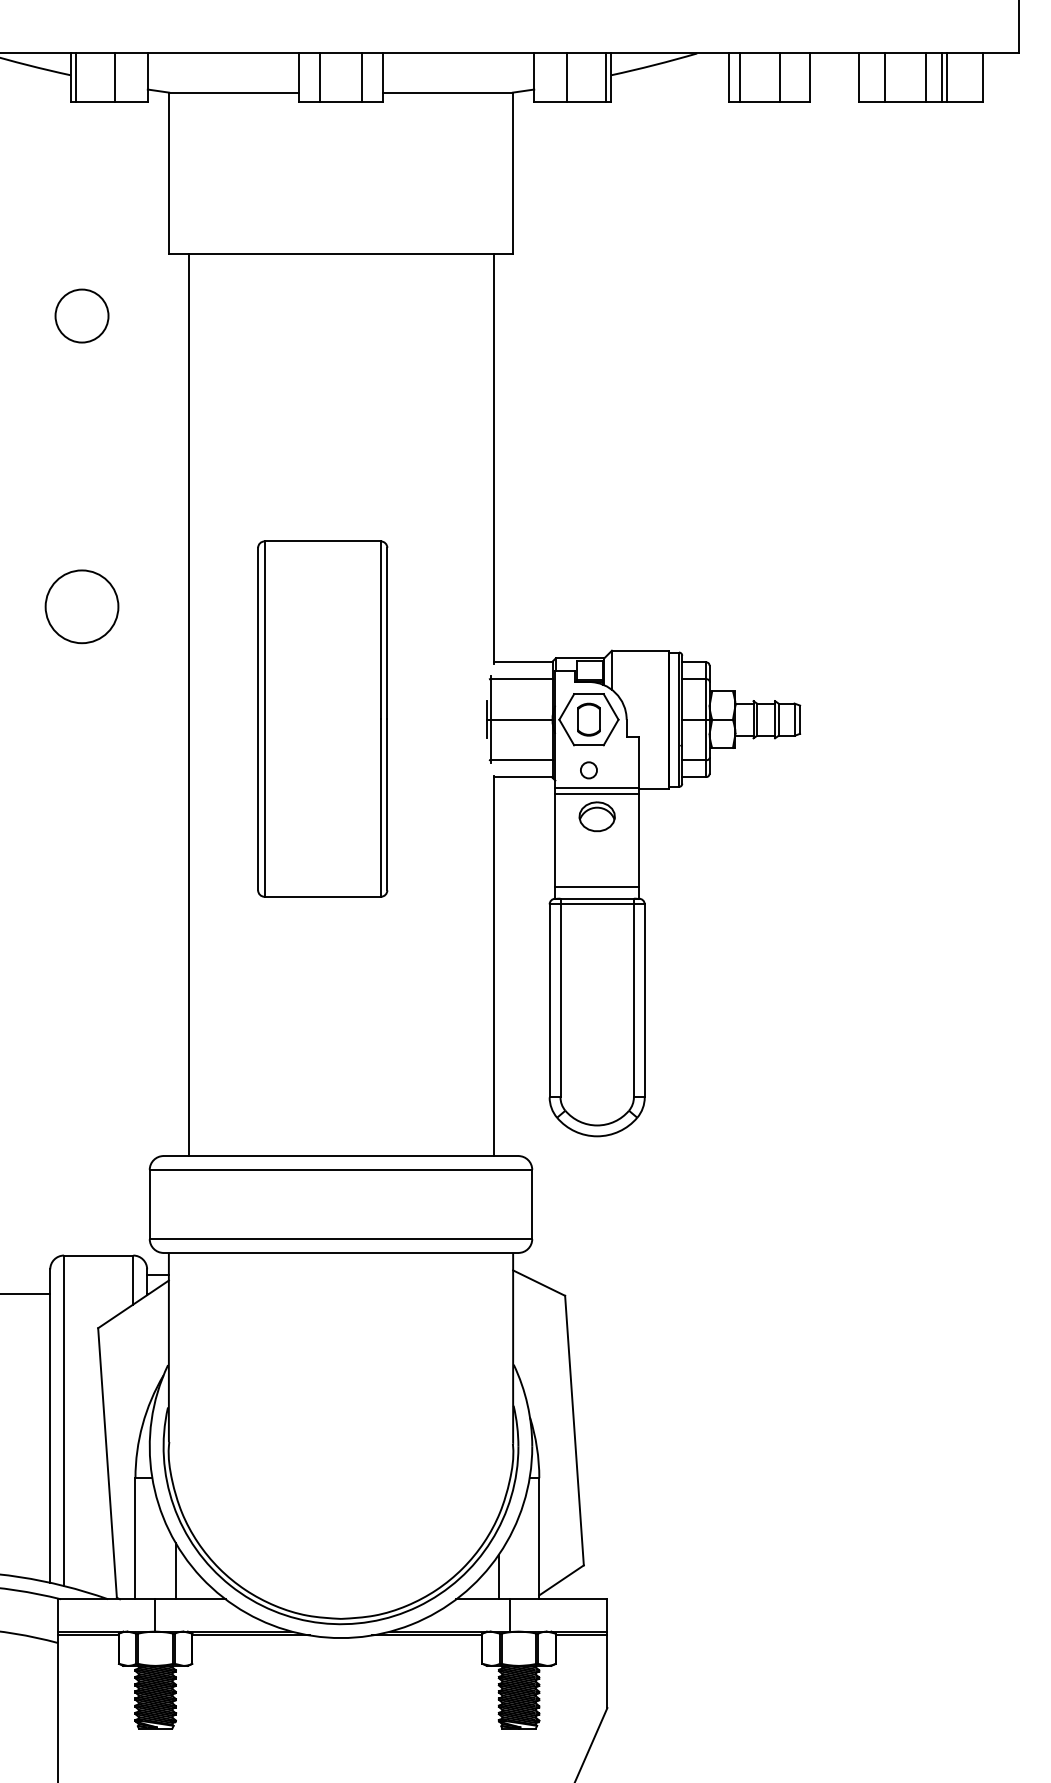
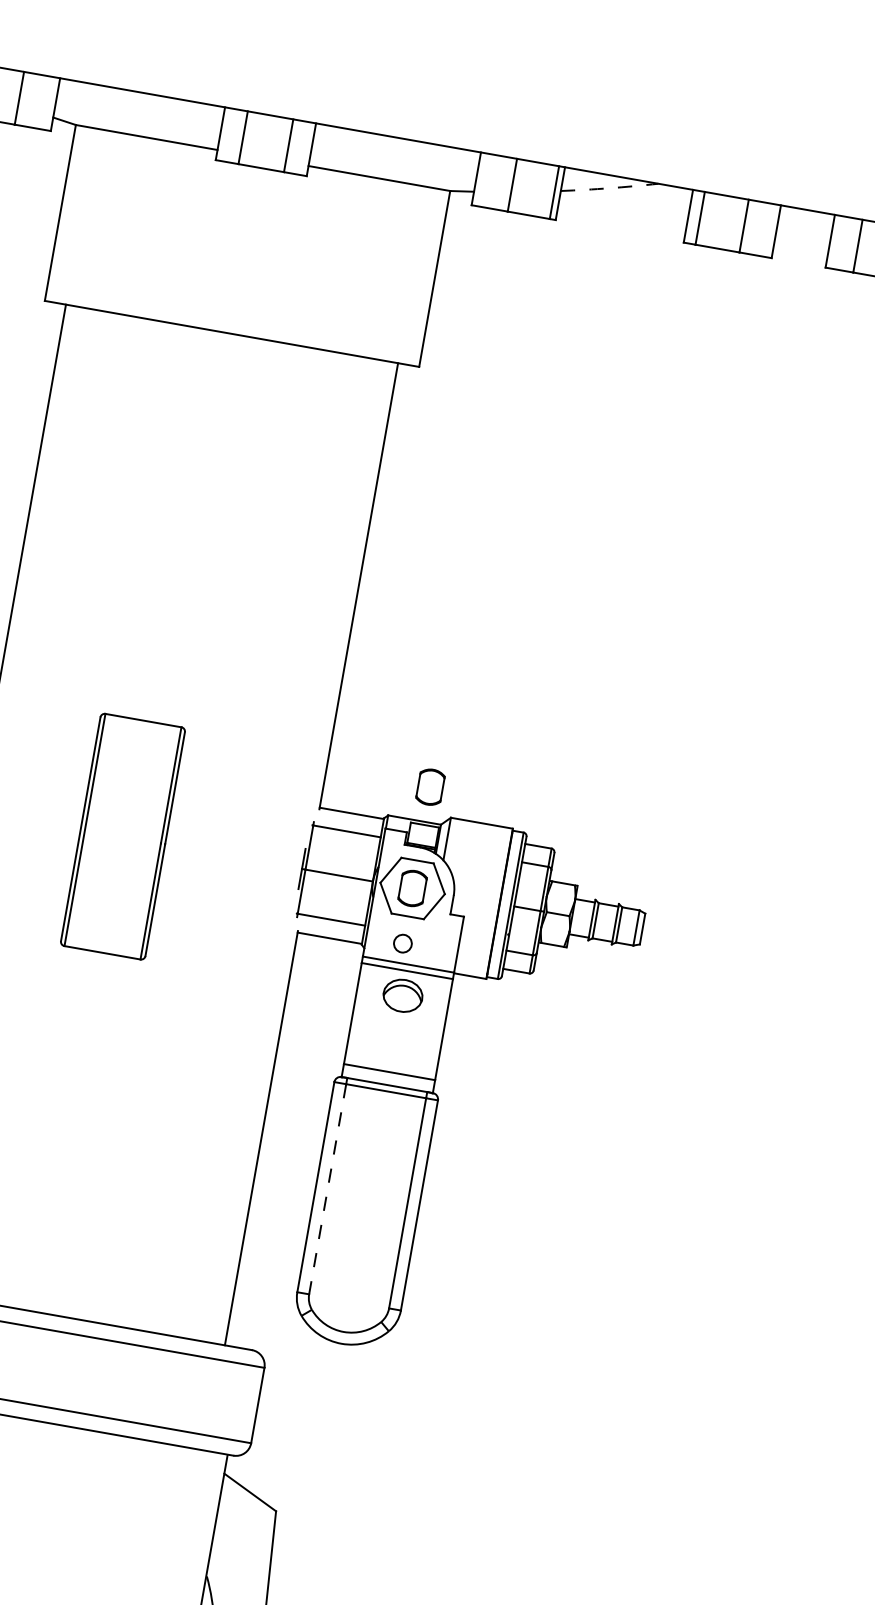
arc: (654, 65) -> (609, 188), solid -> dashed
part: (588, 626) -> (430, 786), added
part: (322, 718) -> (122, 836), size x0.6
line: (560, 1001) -> (327, 1189), solid -> dashed

